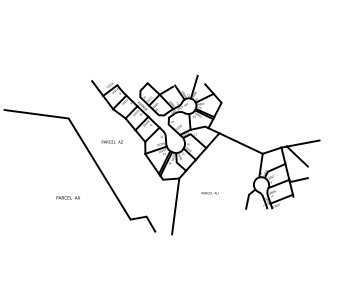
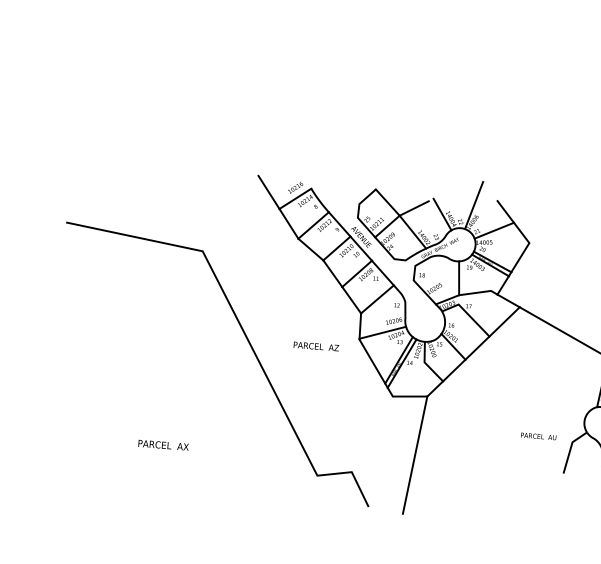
text: (111, 141) -> (314, 345), moved
text: (209, 193) -> (537, 436), moved
text: (67, 197) -> (161, 444), moved

